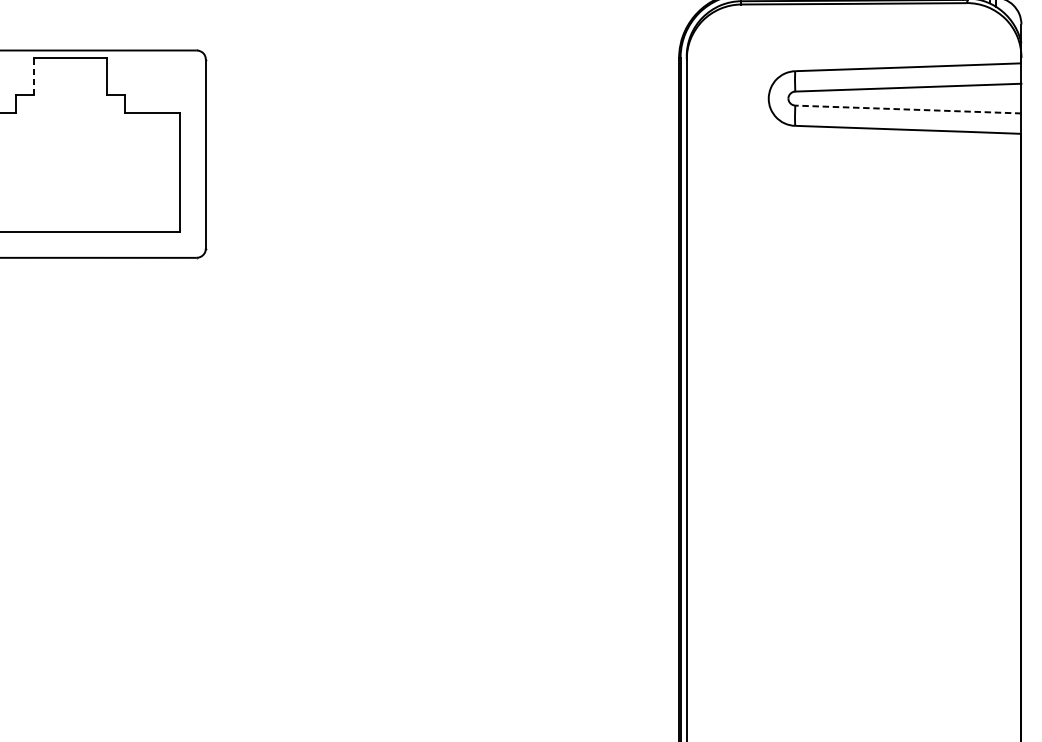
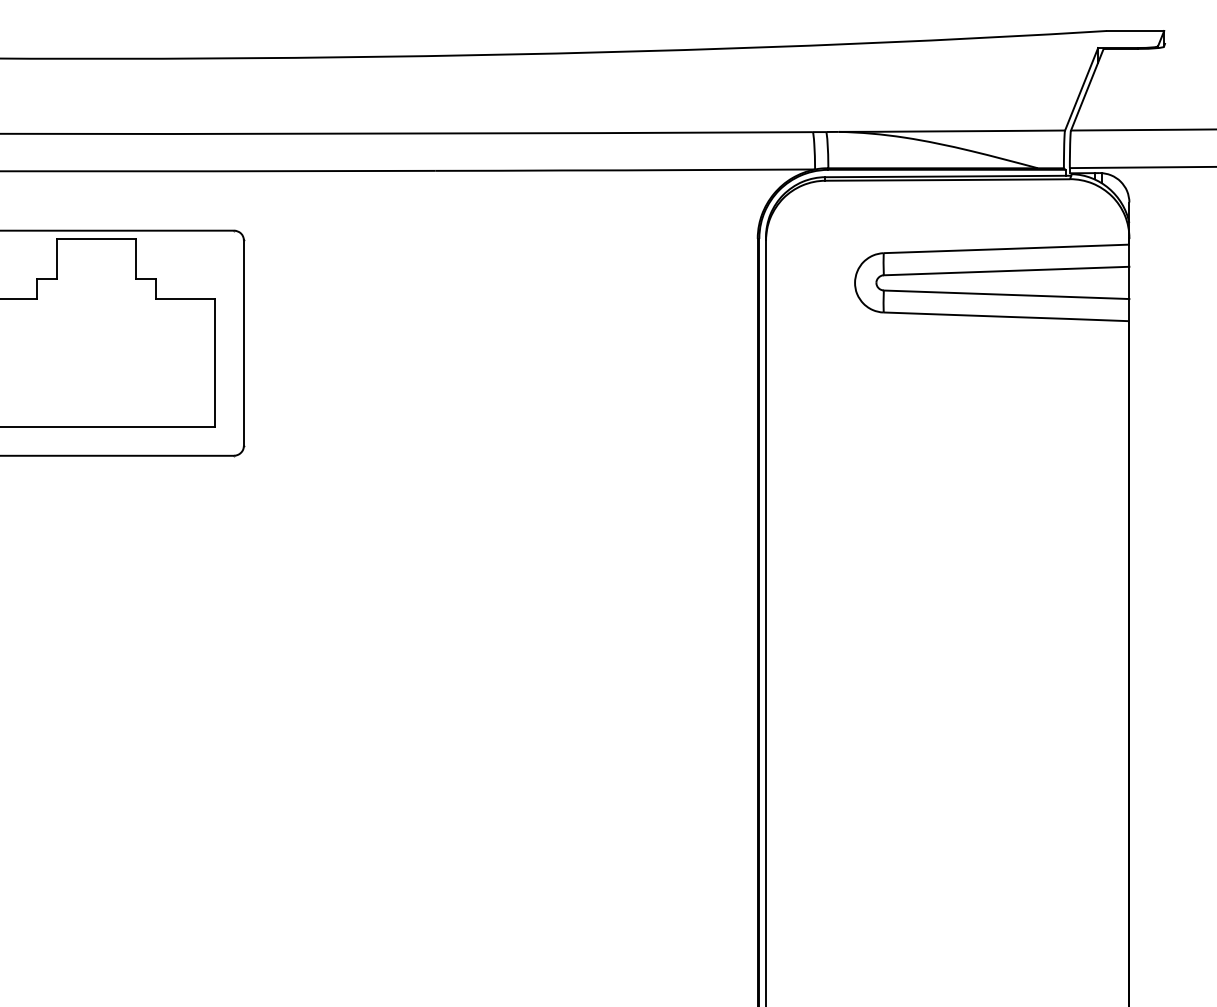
line: (34, 77) -> (57, 259), dashed -> solid
line: (908, 109) -> (1006, 294), dashed -> solid

